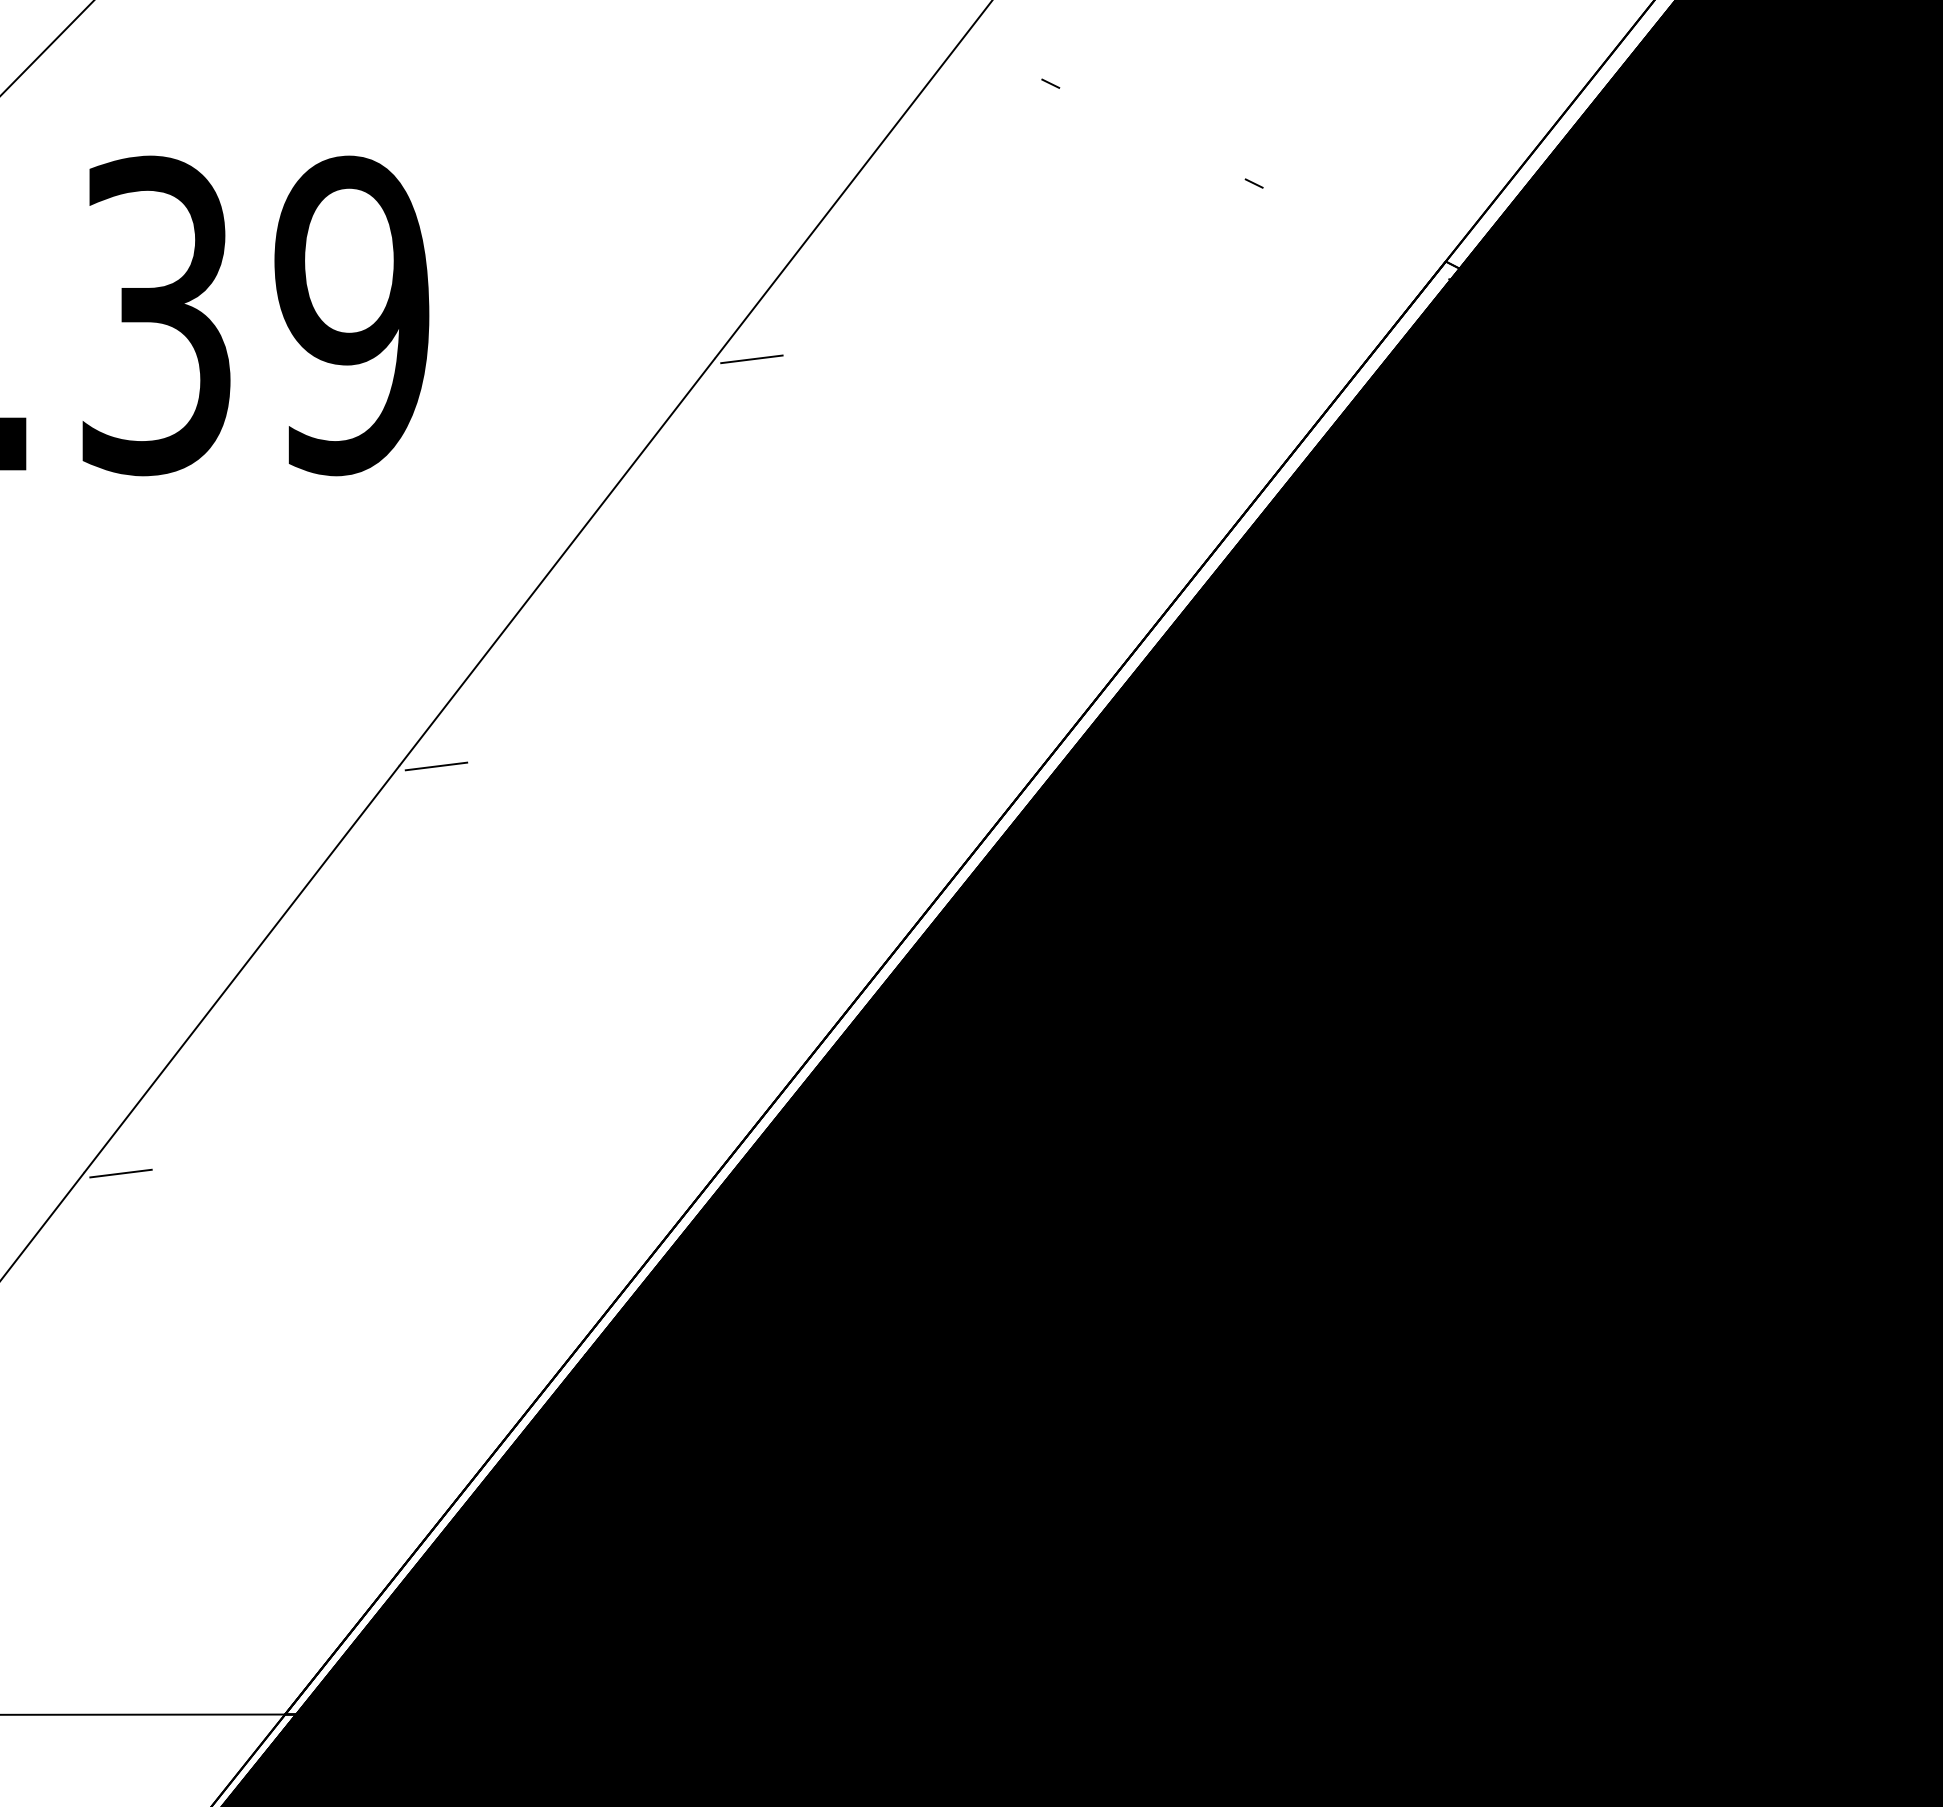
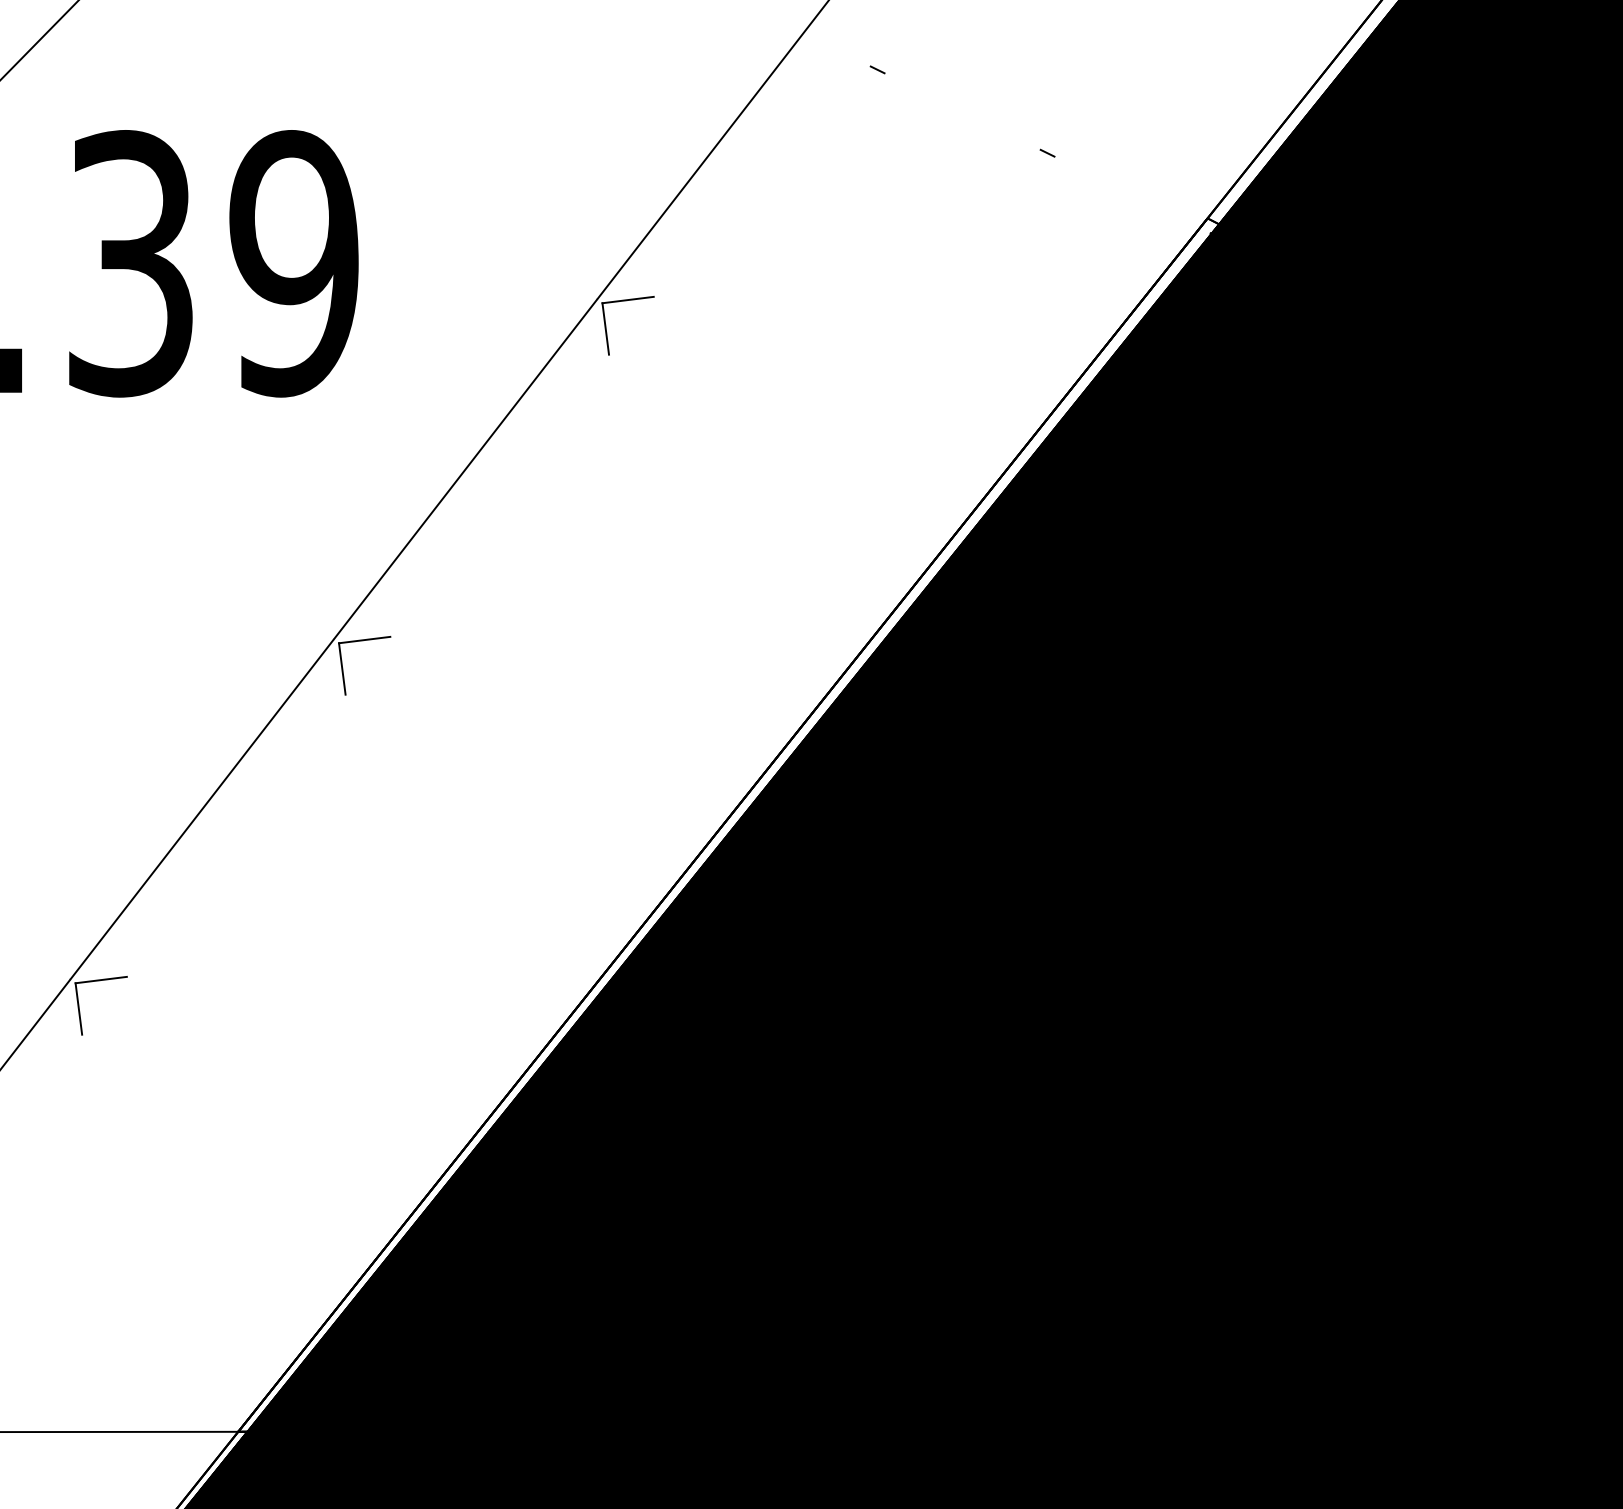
line: (724, 393) -> (605, 328), added
line: (409, 800) -> (342, 668), added
line: (93, 1207) -> (78, 1008), added

